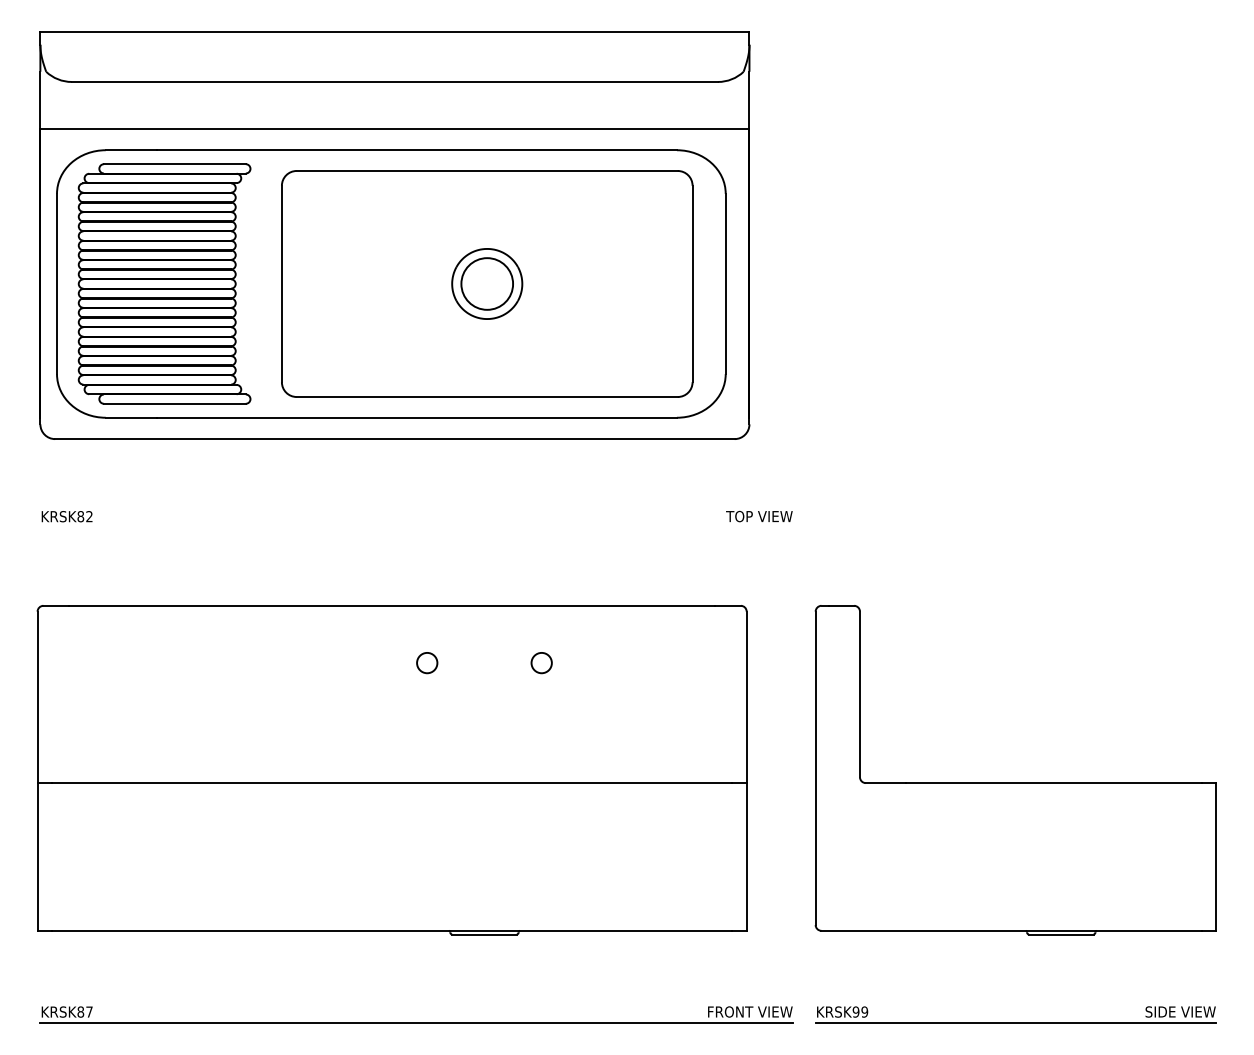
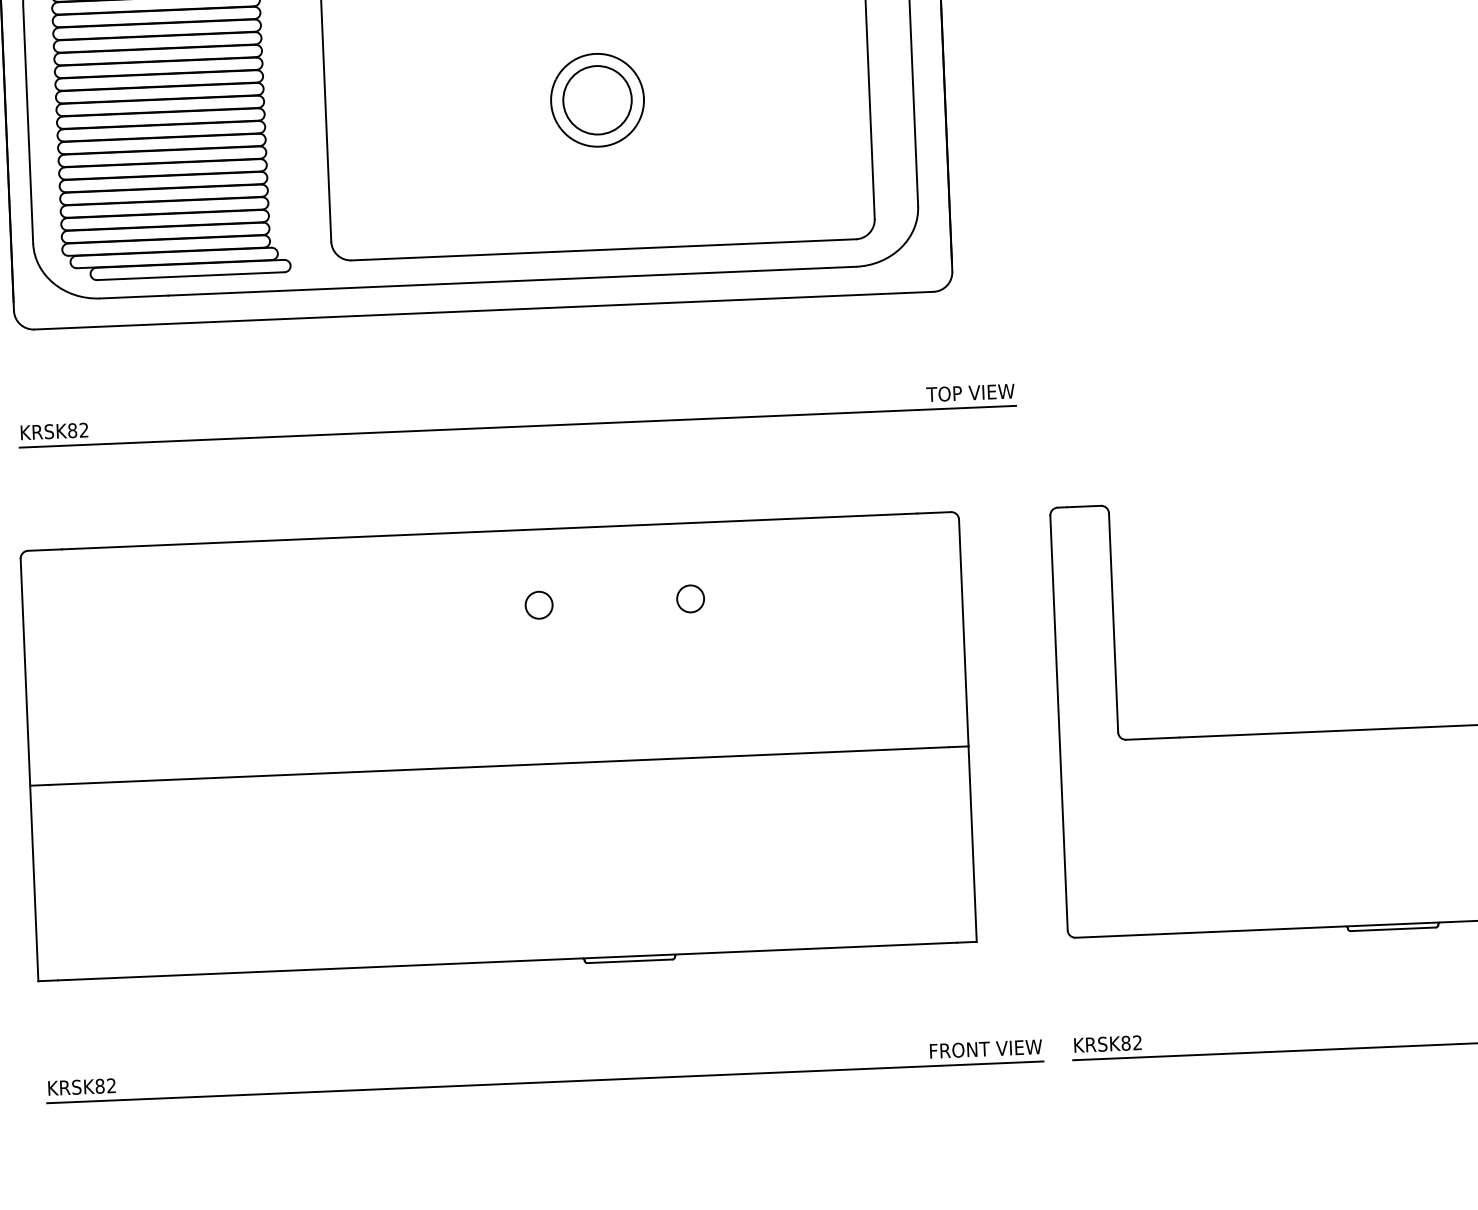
line: (416, 527) -> (517, 426), added
text: (89, 1011) -> (111, 1085), KRSK87 -> KRSK82
text: (860, 1011) -> (1131, 1042), KRSK99 -> KRSK82

